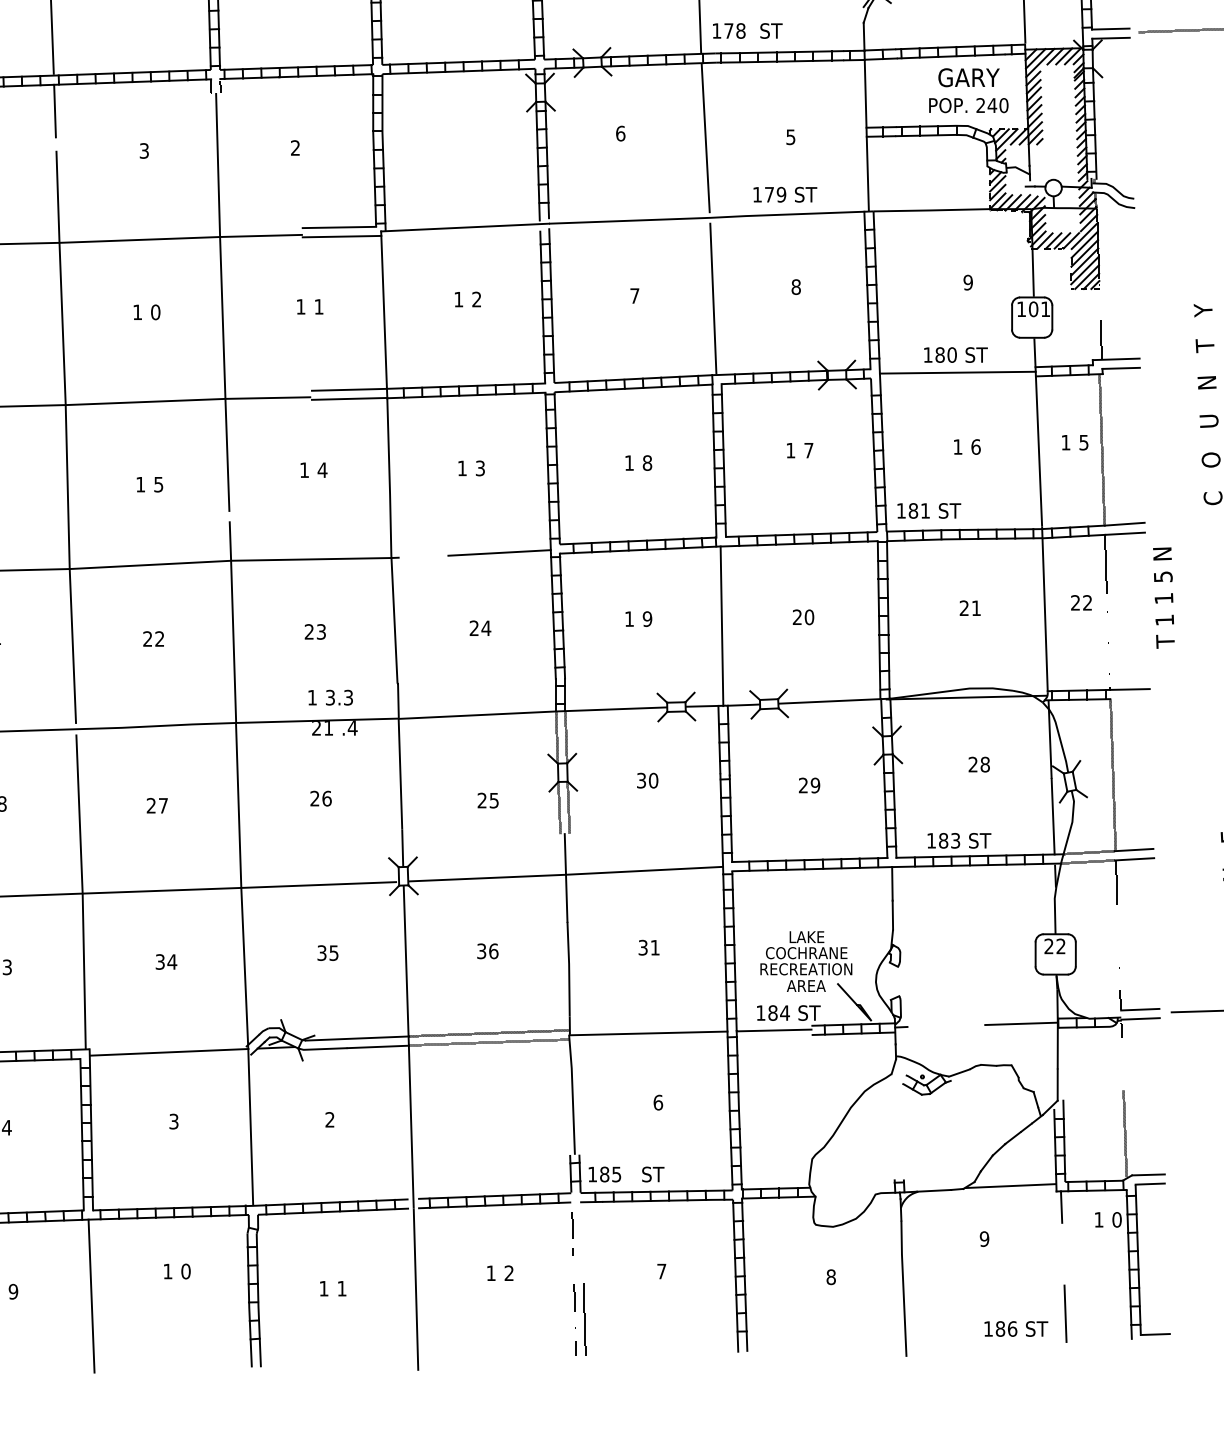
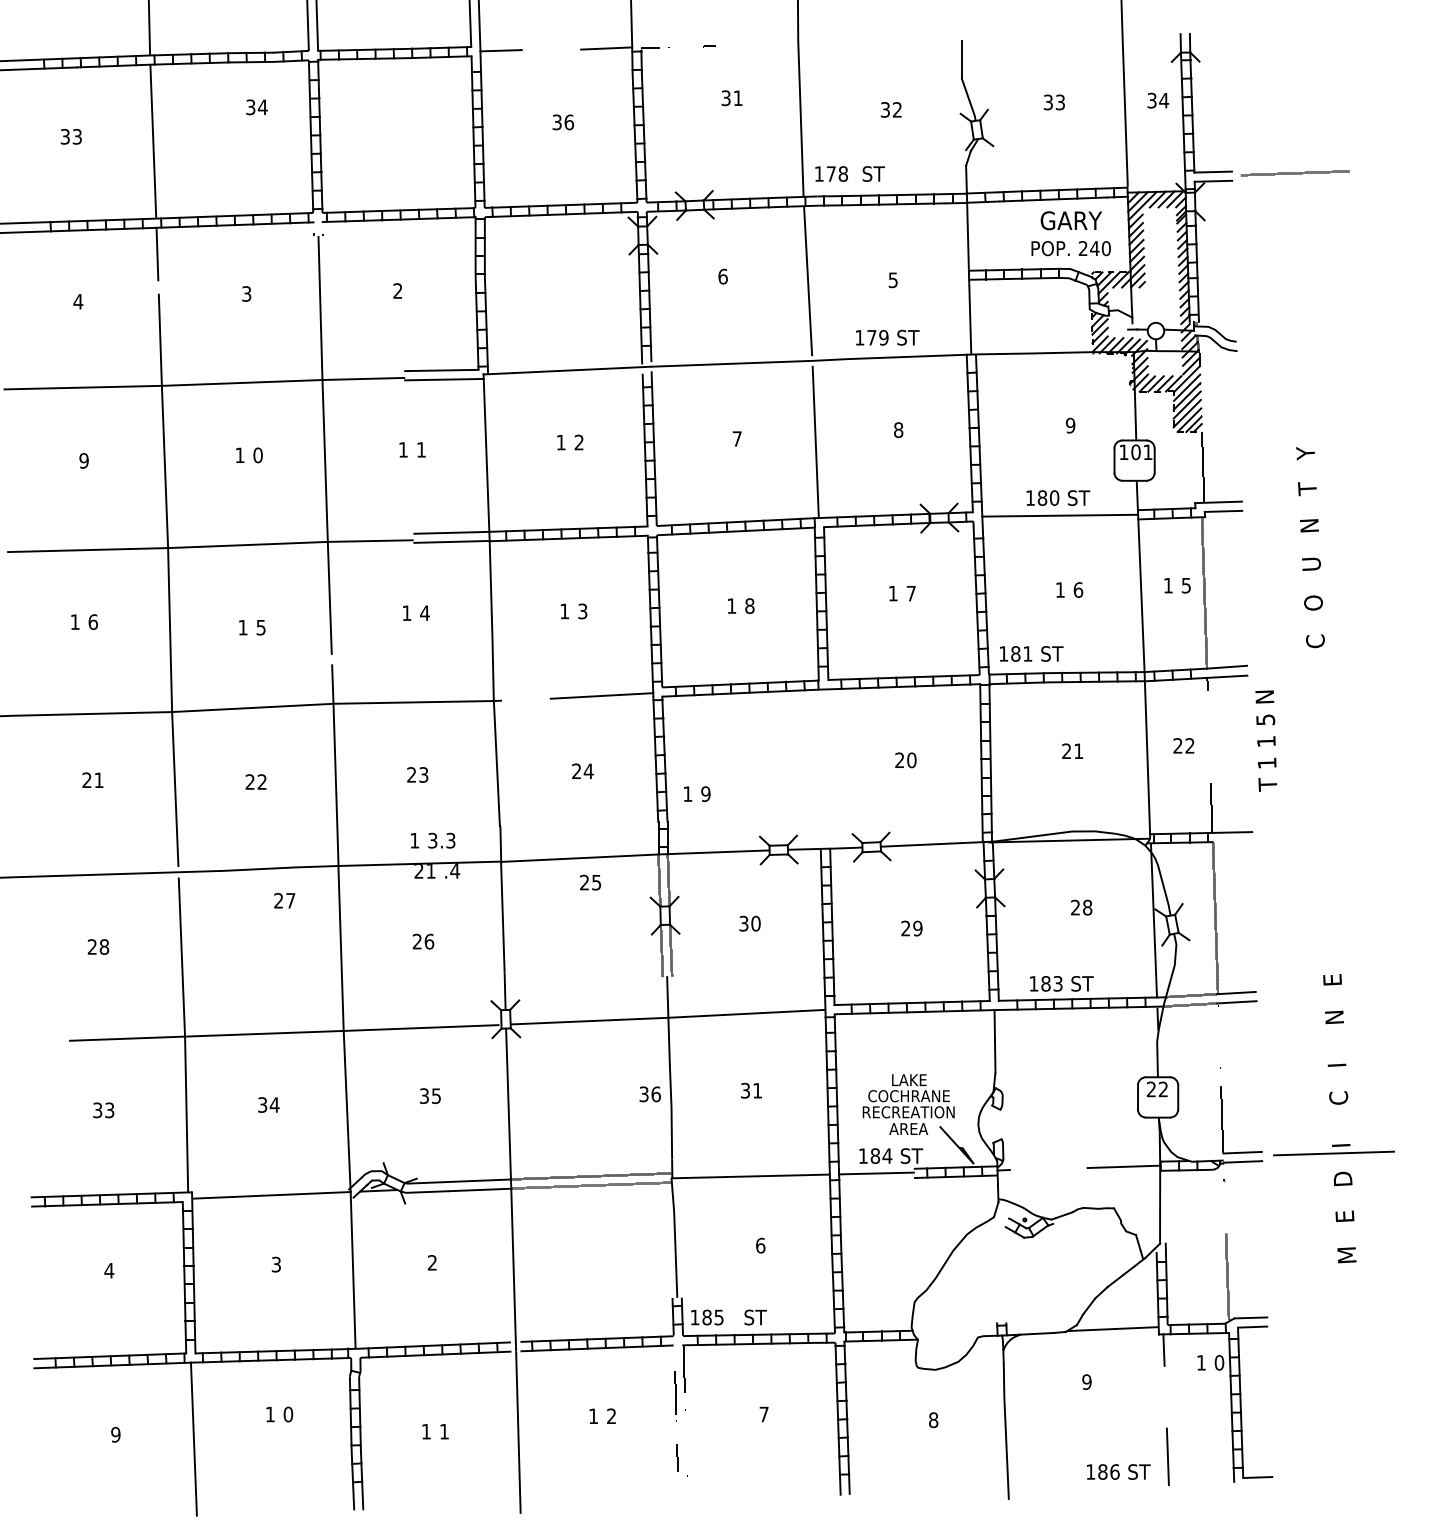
text: (639, 618) -> (697, 793), moved
line: (722, 626) -> (824, 769), removed
text: (488, 800) -> (590, 882), moved
text: (157, 805) -> (284, 900), moved
text: (487, 951) -> (649, 1094), moved

